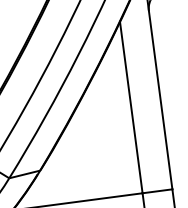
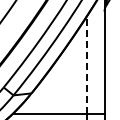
line: (131, 107) -> (87, 64), solid -> dashed

